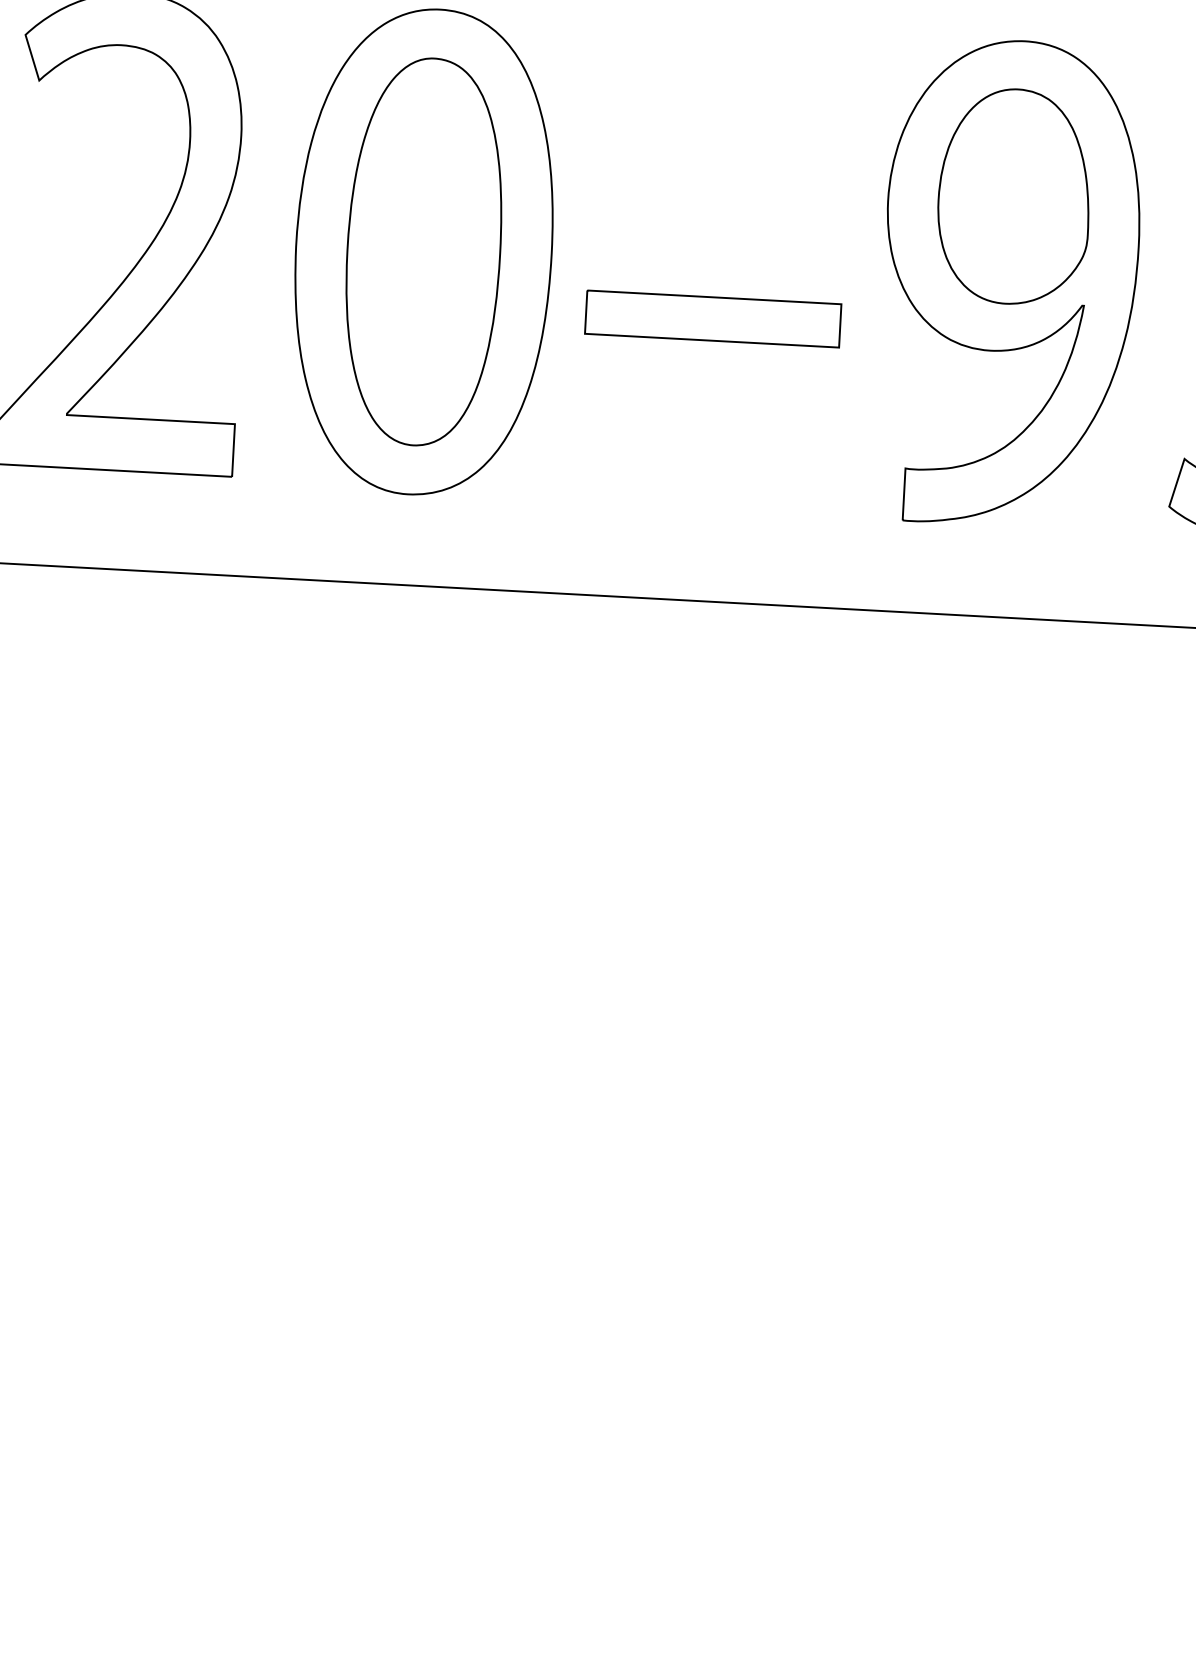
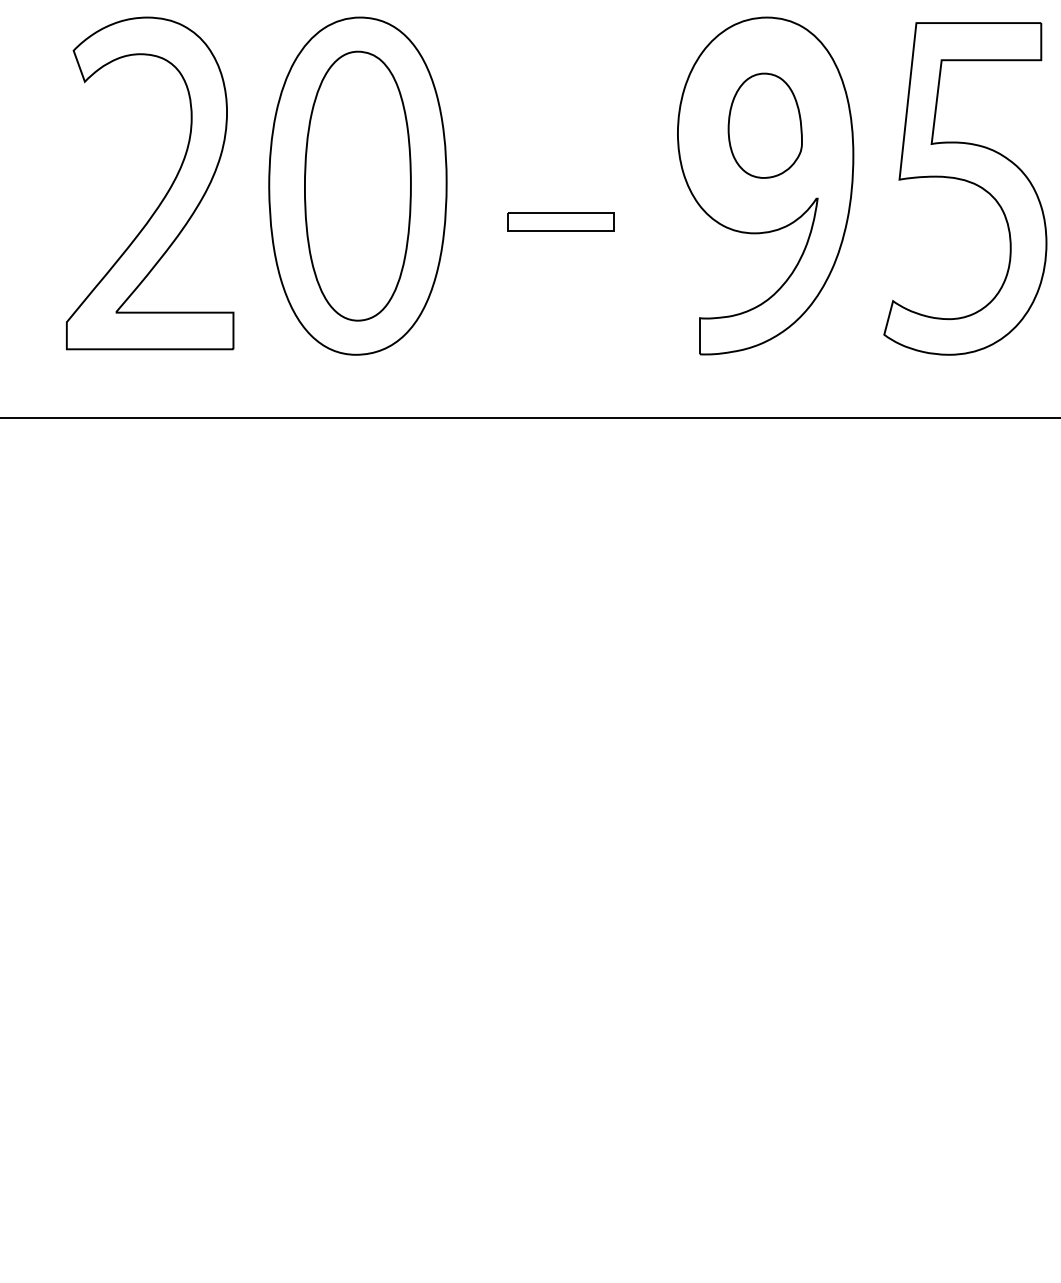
part: (1014, 196) -> (765, 125), size x0.7
part: (712, 318) -> (560, 221), size x0.6

